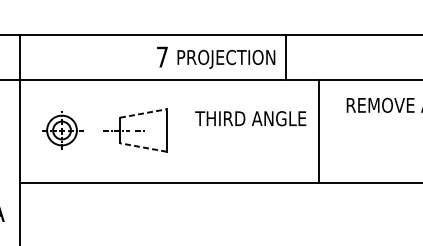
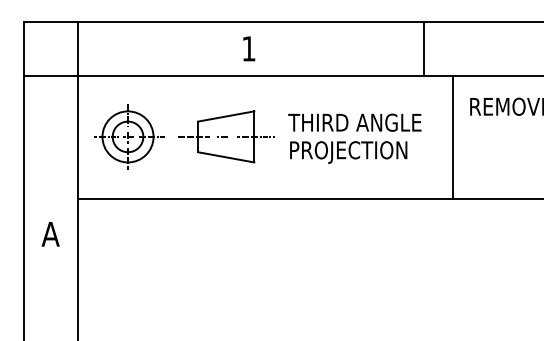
text: (162, 56) -> (248, 48), 7 -> 1
line: (285, 56) -> (423, 48), moved
text: (226, 59) -> (348, 152), moved
line: (143, 113) -> (226, 116), dashed -> solid
part: (62, 130) -> (129, 136), size x1.43
line: (167, 130) -> (255, 136), added
line: (318, 131) -> (452, 137), moved
line: (143, 147) -> (226, 157), dashed -> solid

